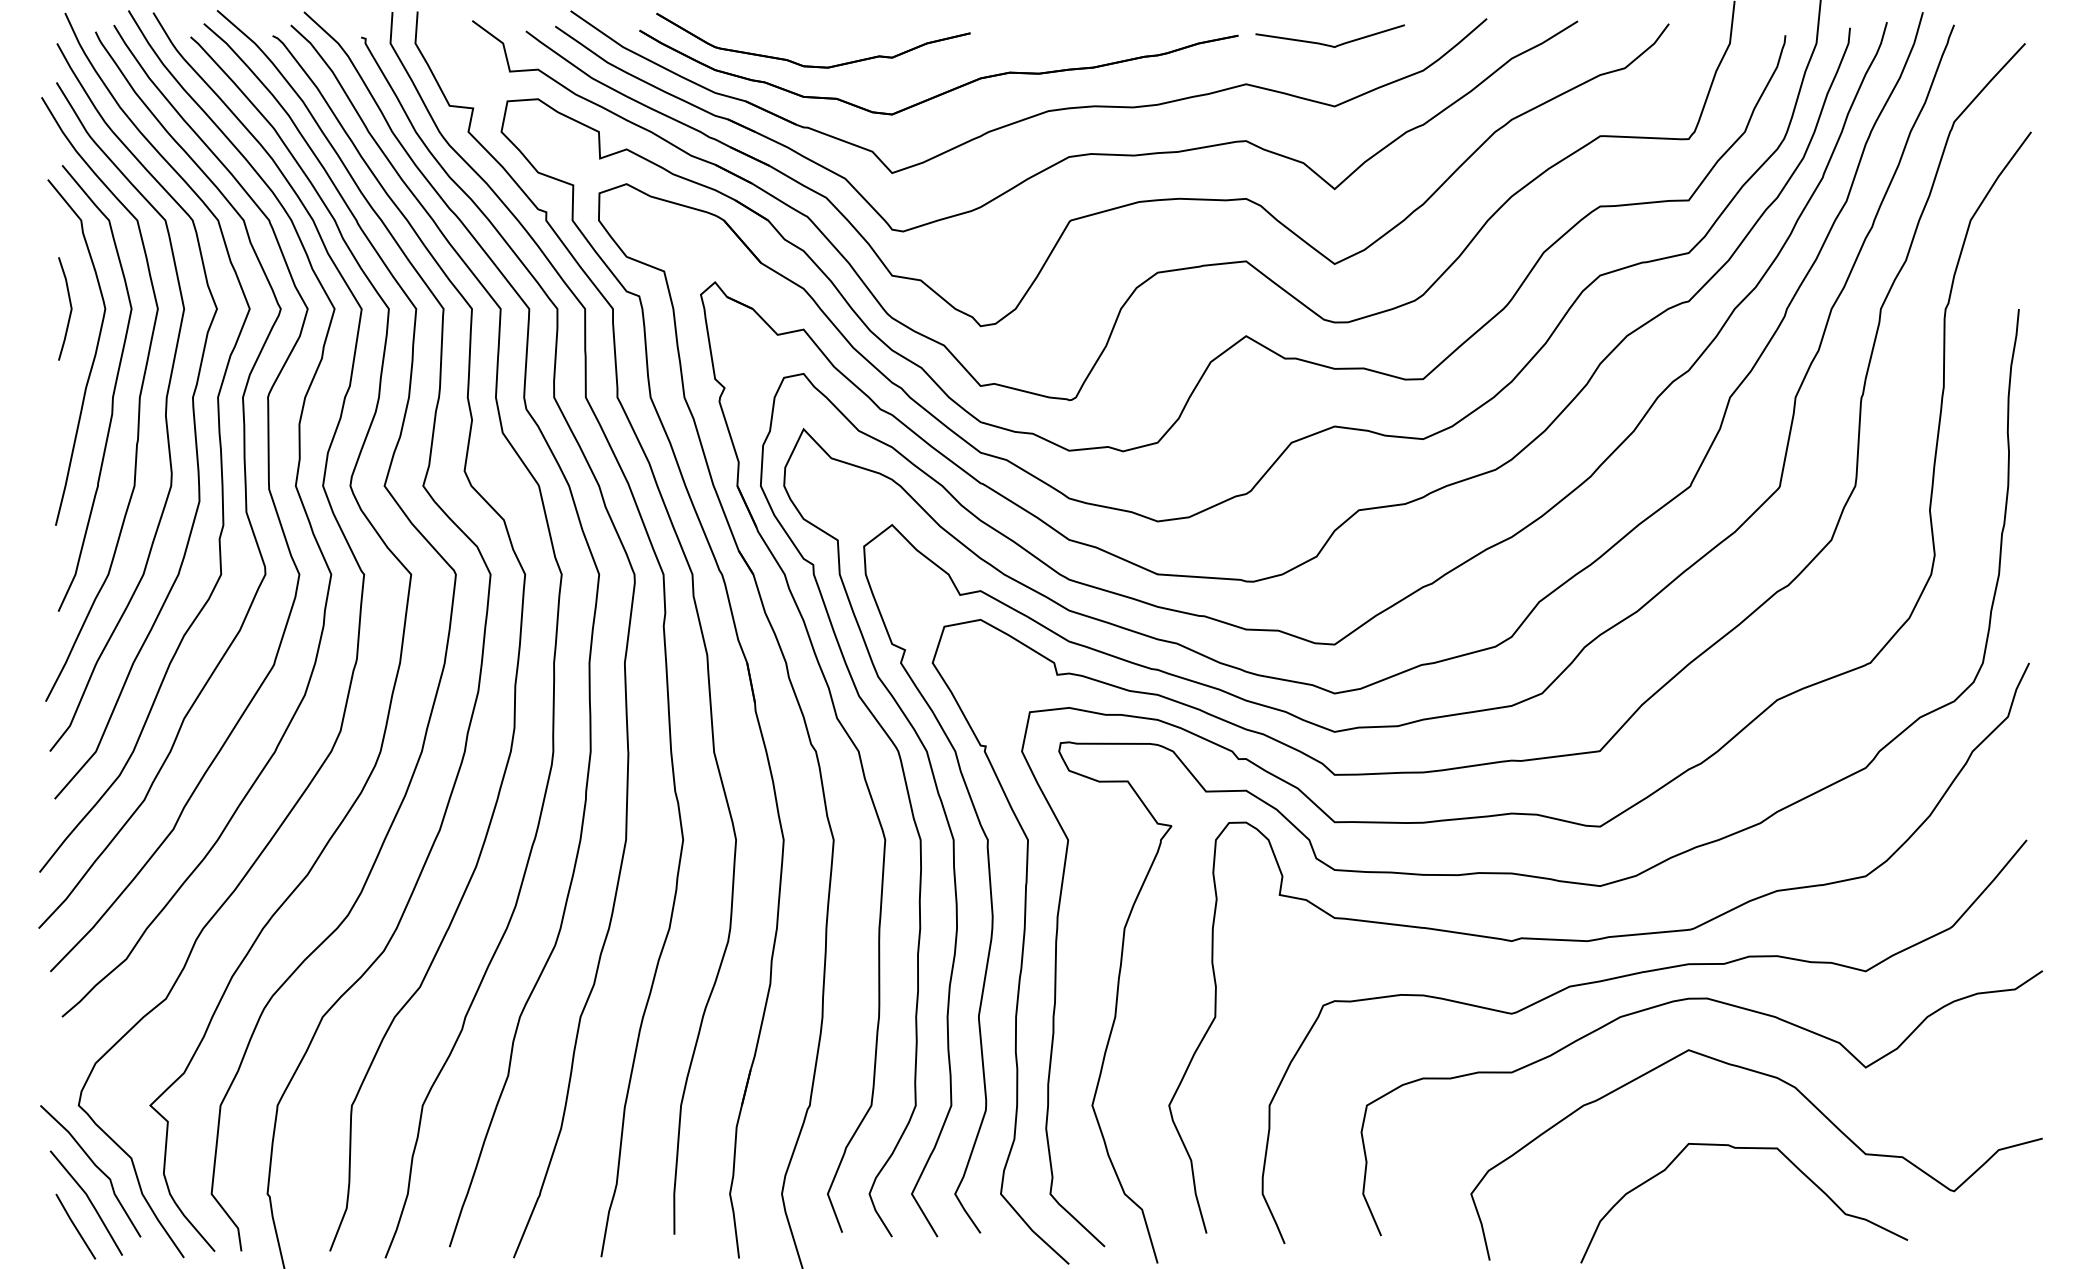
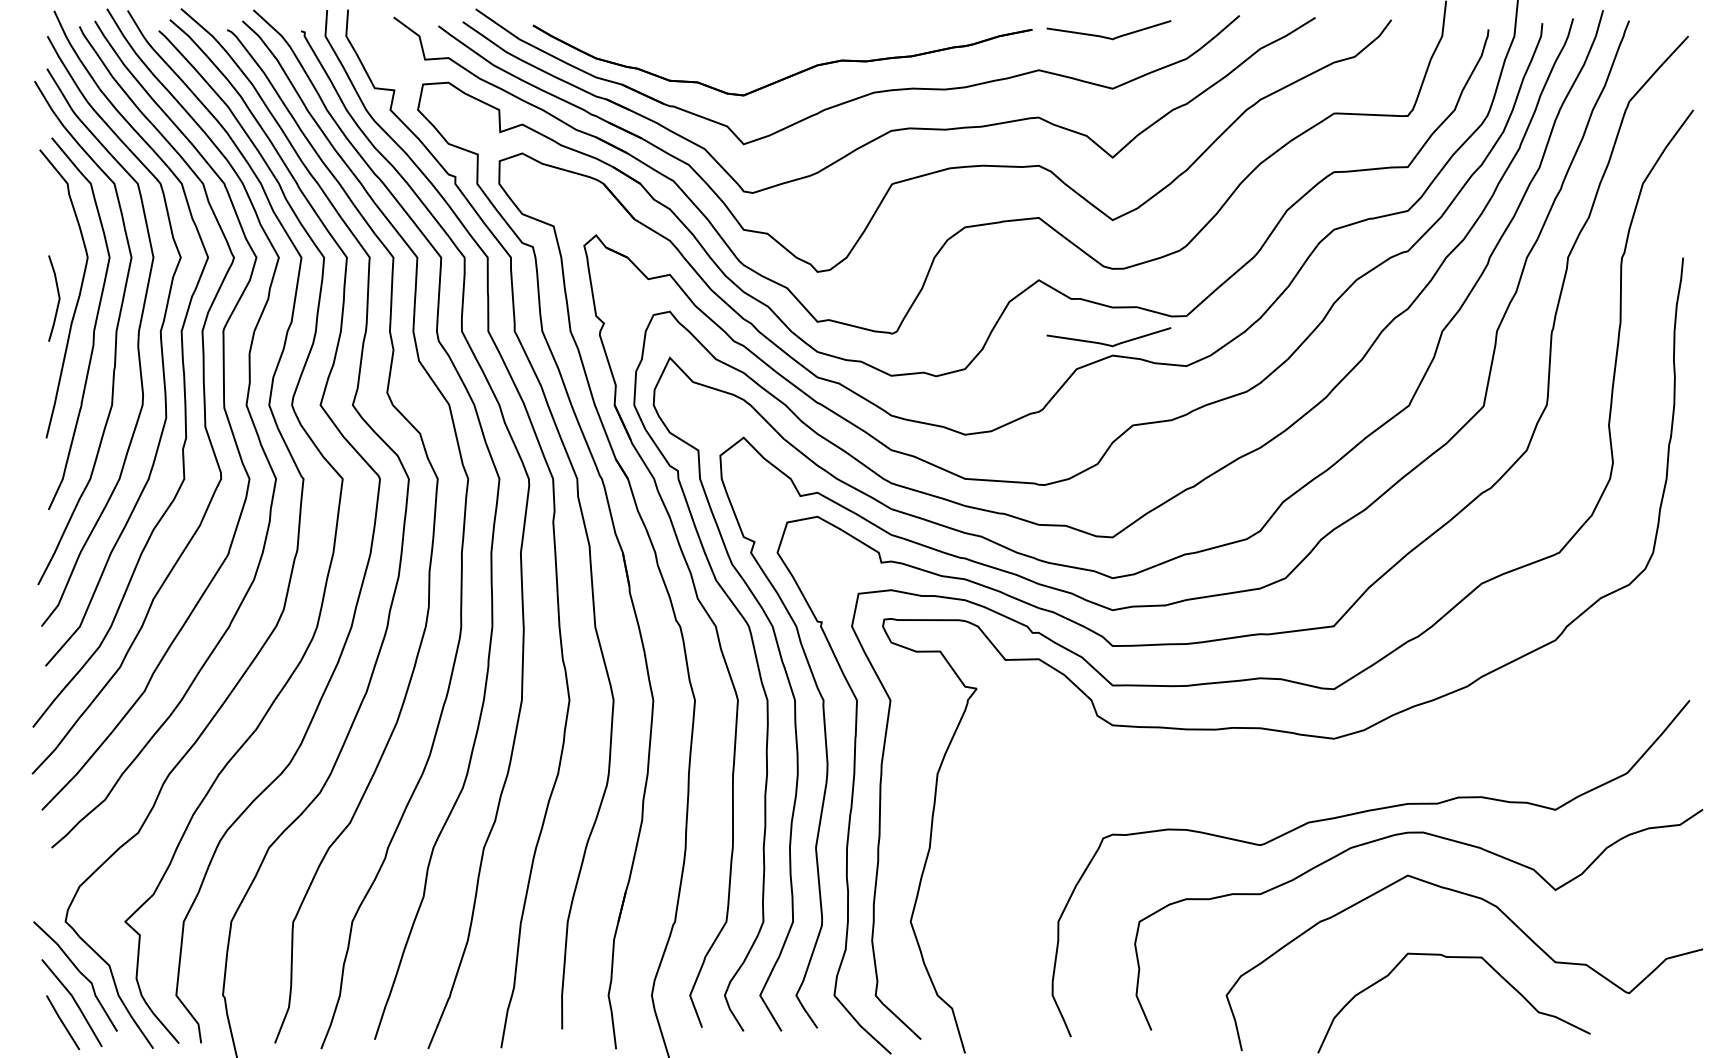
part: (813, 65) -> (678, 54), removed
line: (70, 308) -> (58, 298), moved
curve: (1327, 412) -> (1106, 343), added
curve: (1597, 940) -> (1331, 784), removed

